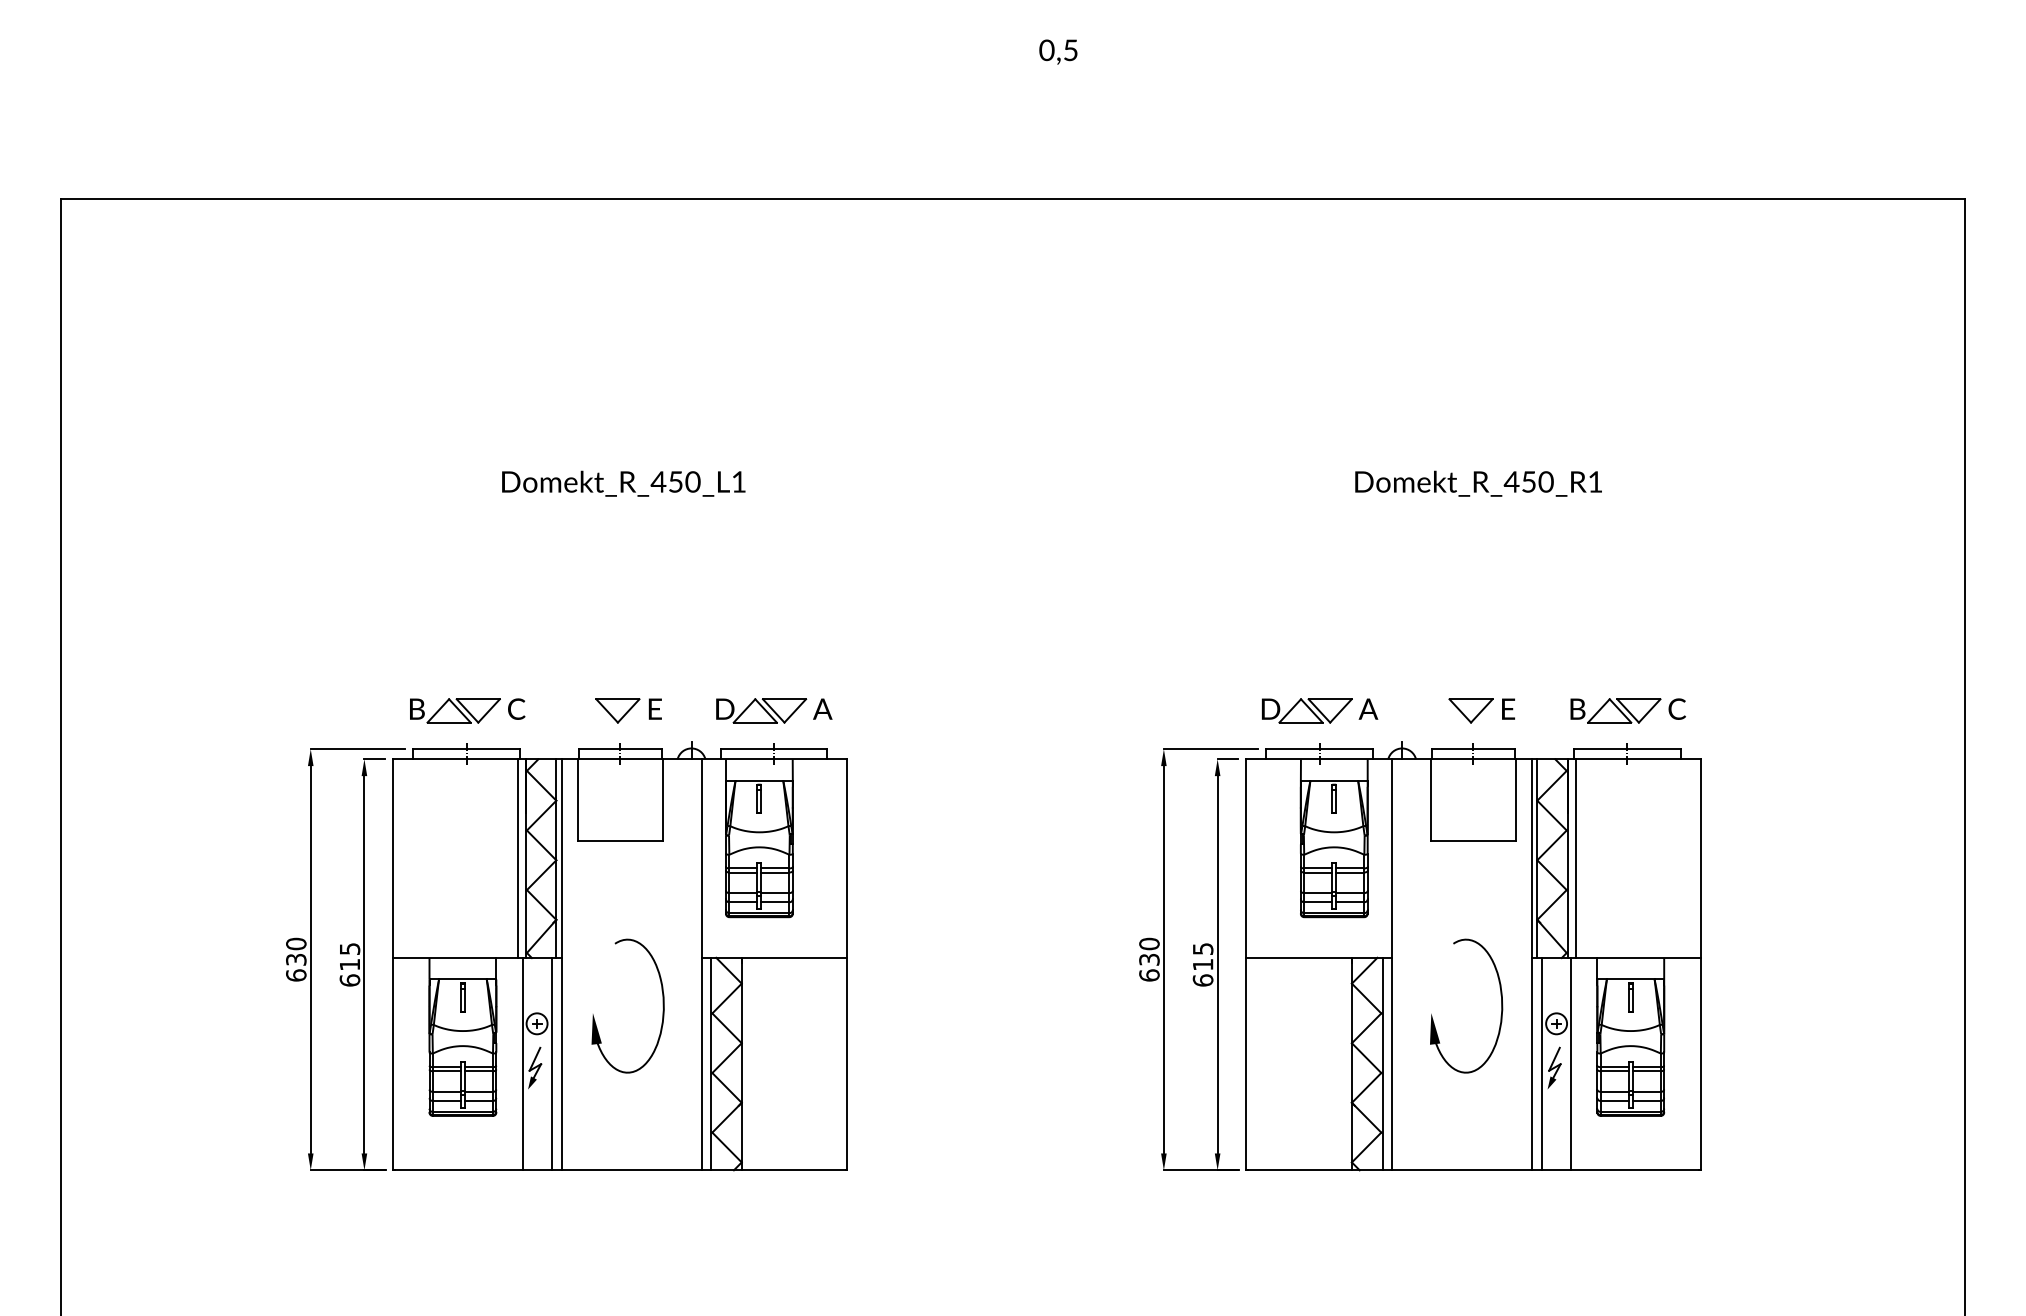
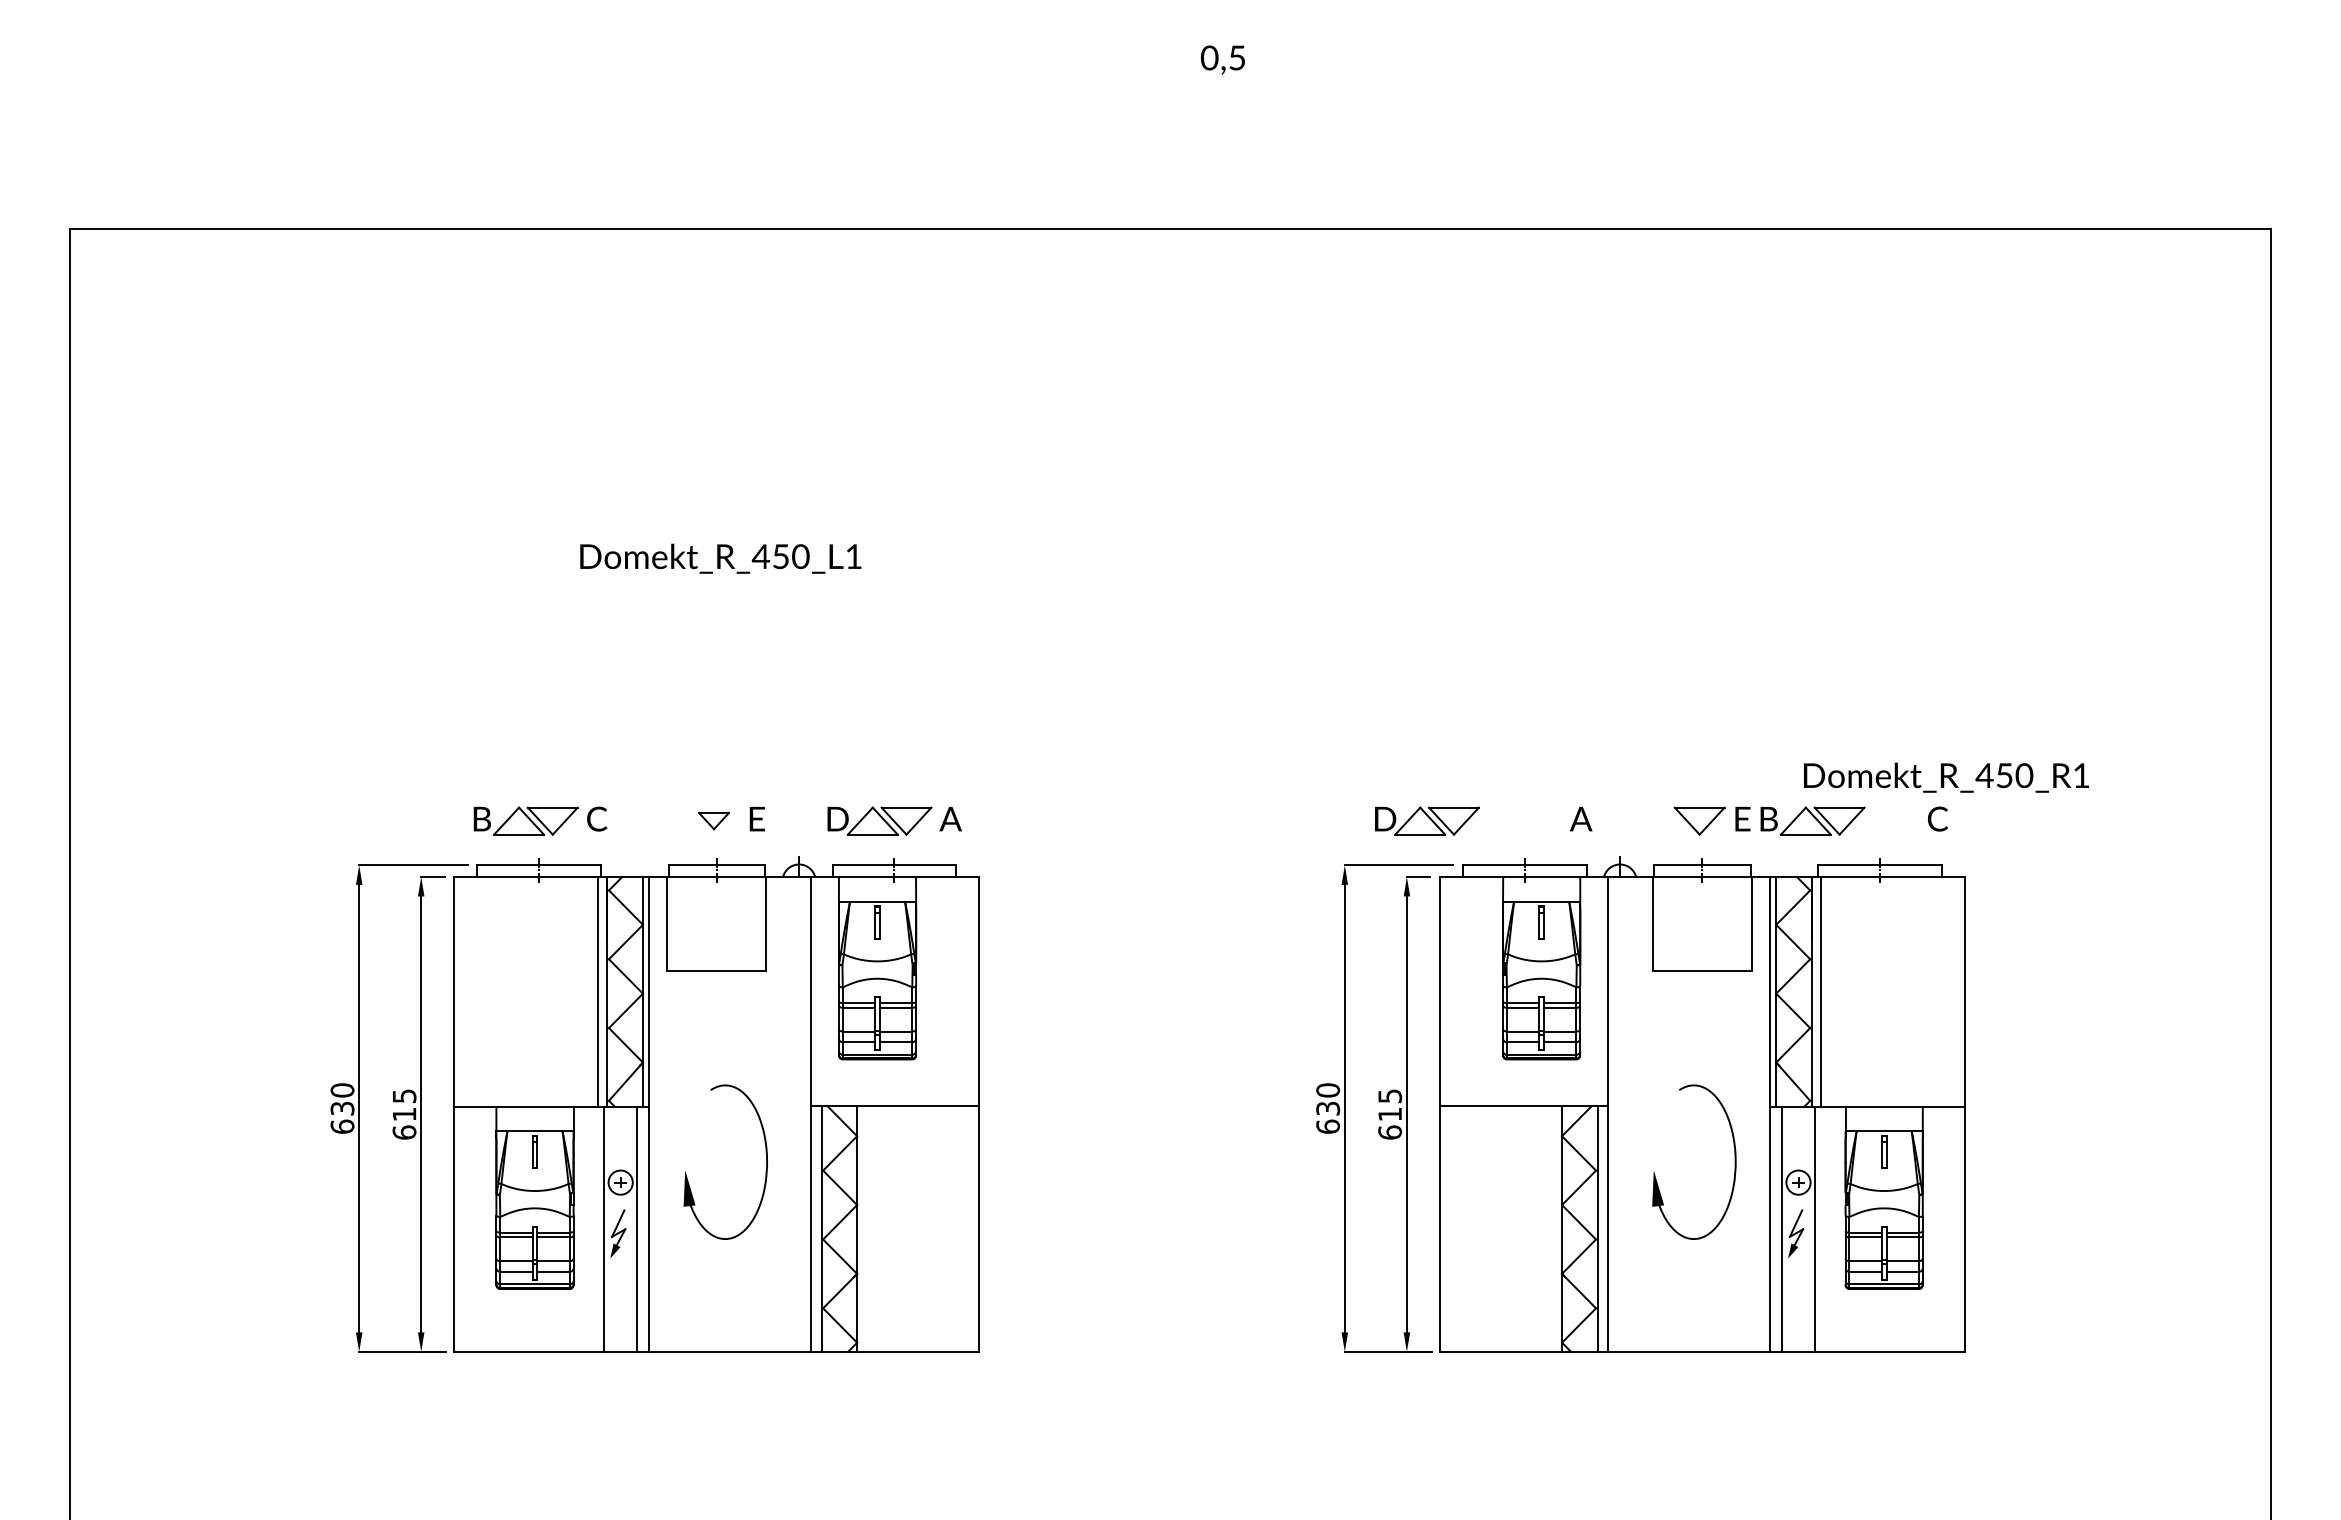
text: (1478, 483) -> (1946, 777), moved
part: (617, 710) -> (713, 820), size x0.6
part: (1307, 710) -> (1427, 820), moved
part: (1615, 710) -> (1812, 820), moved

